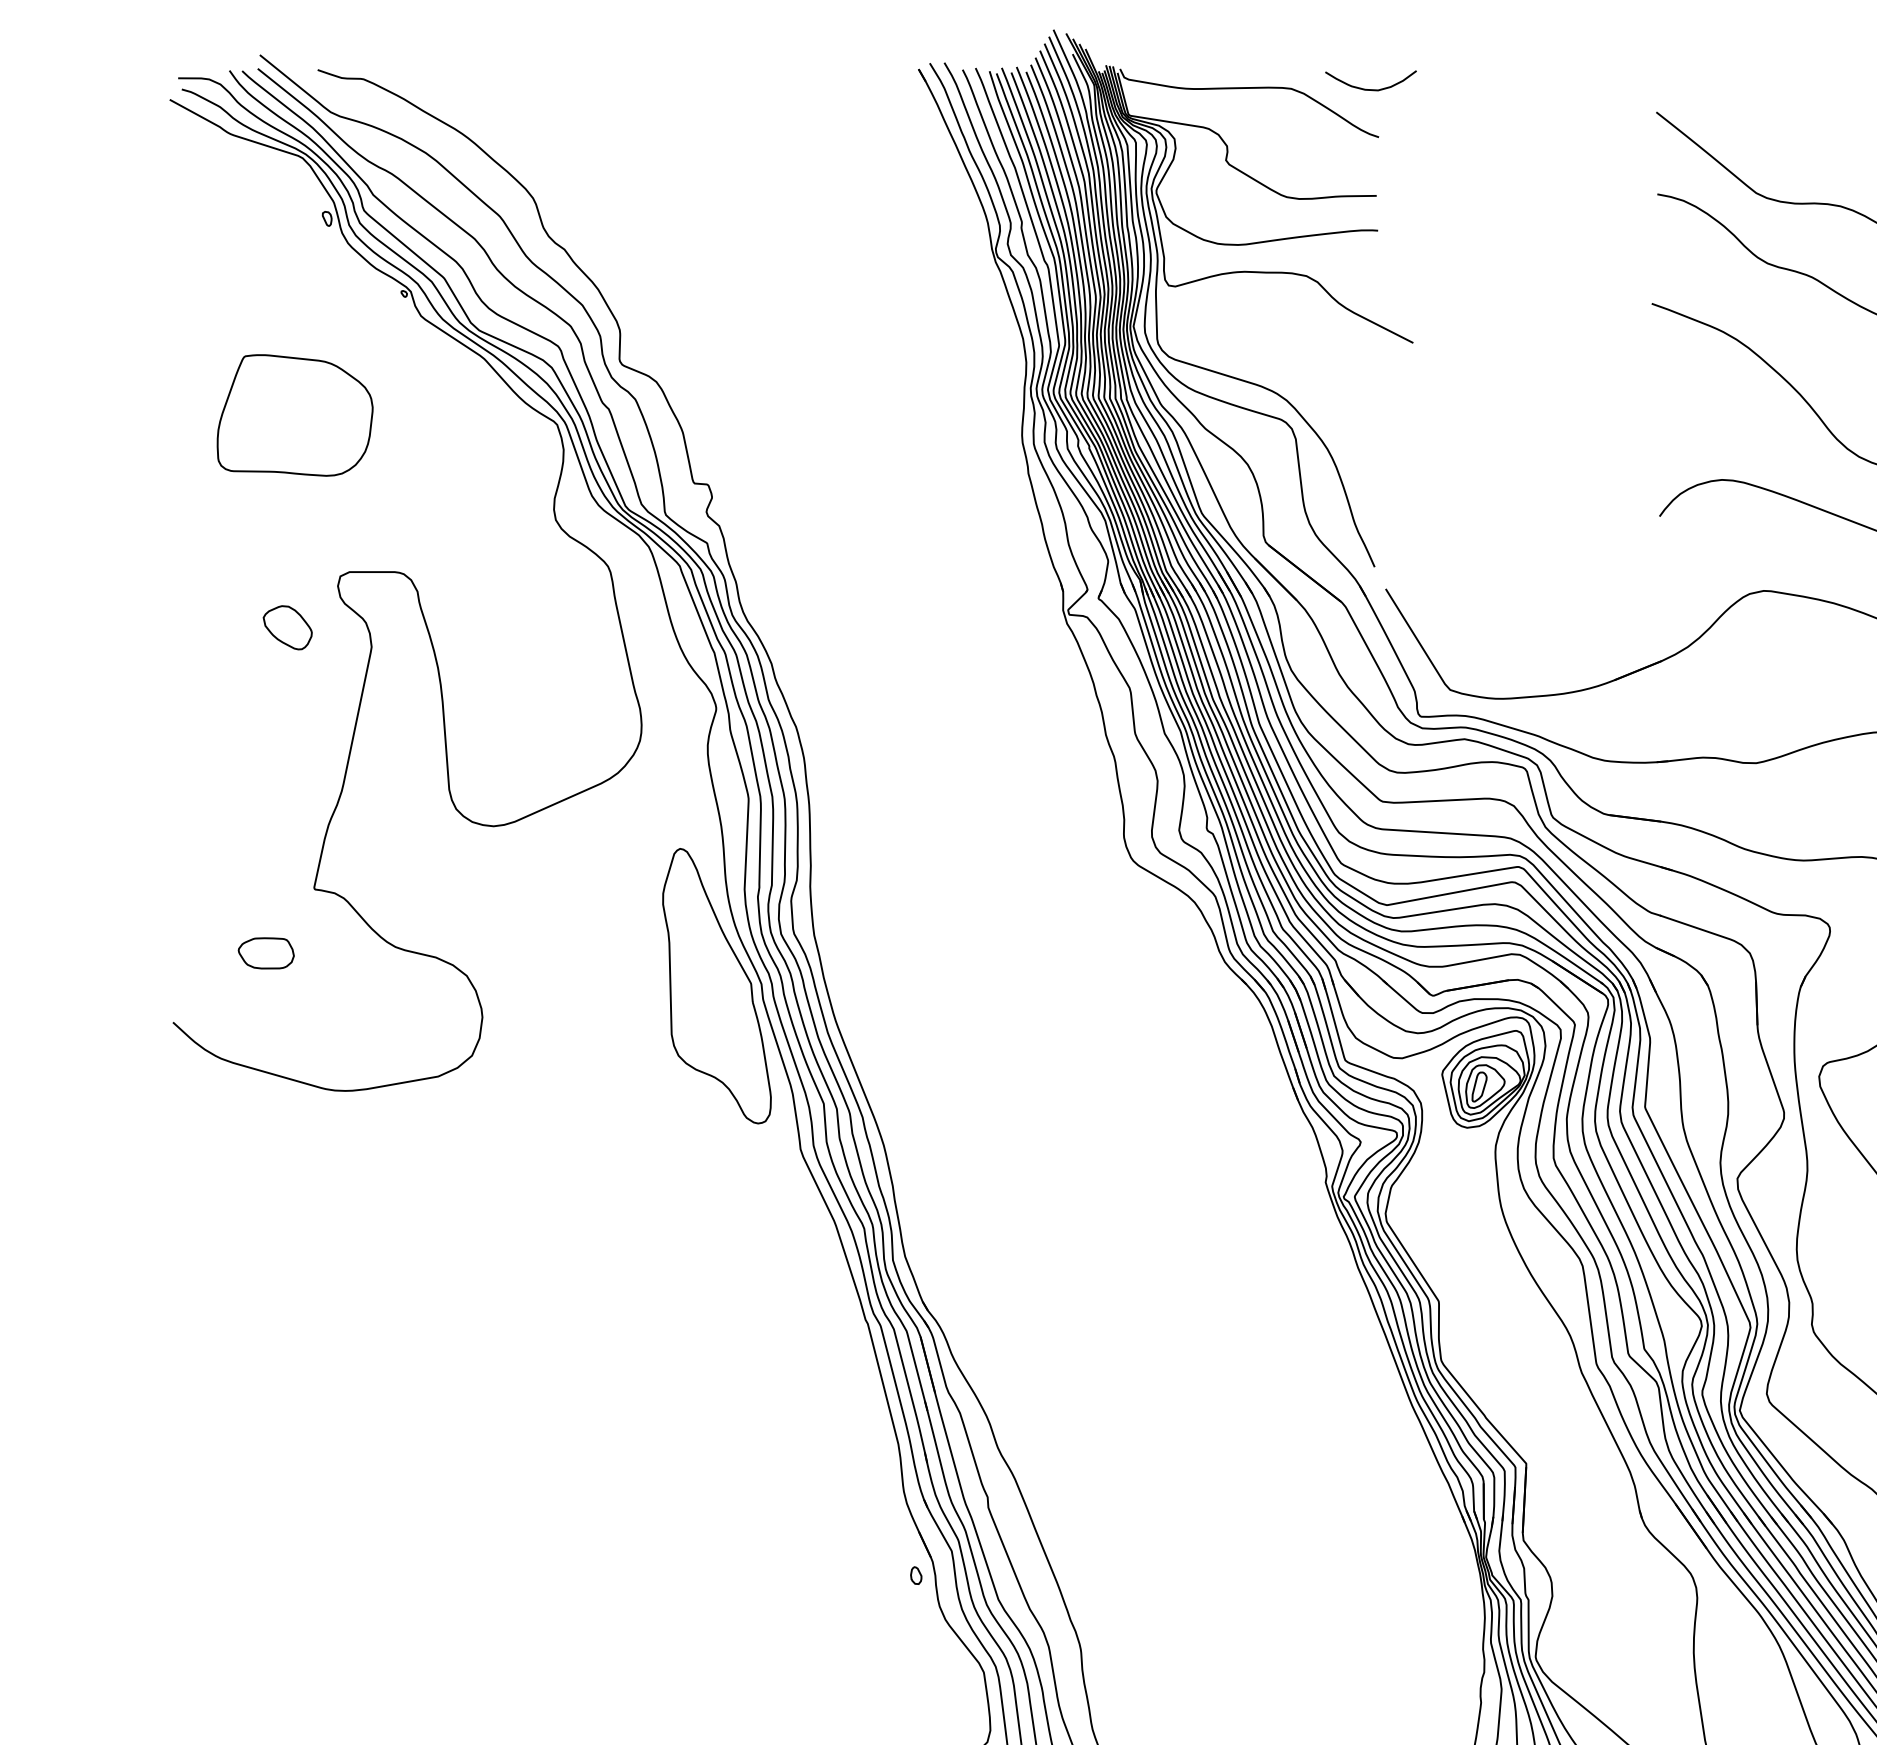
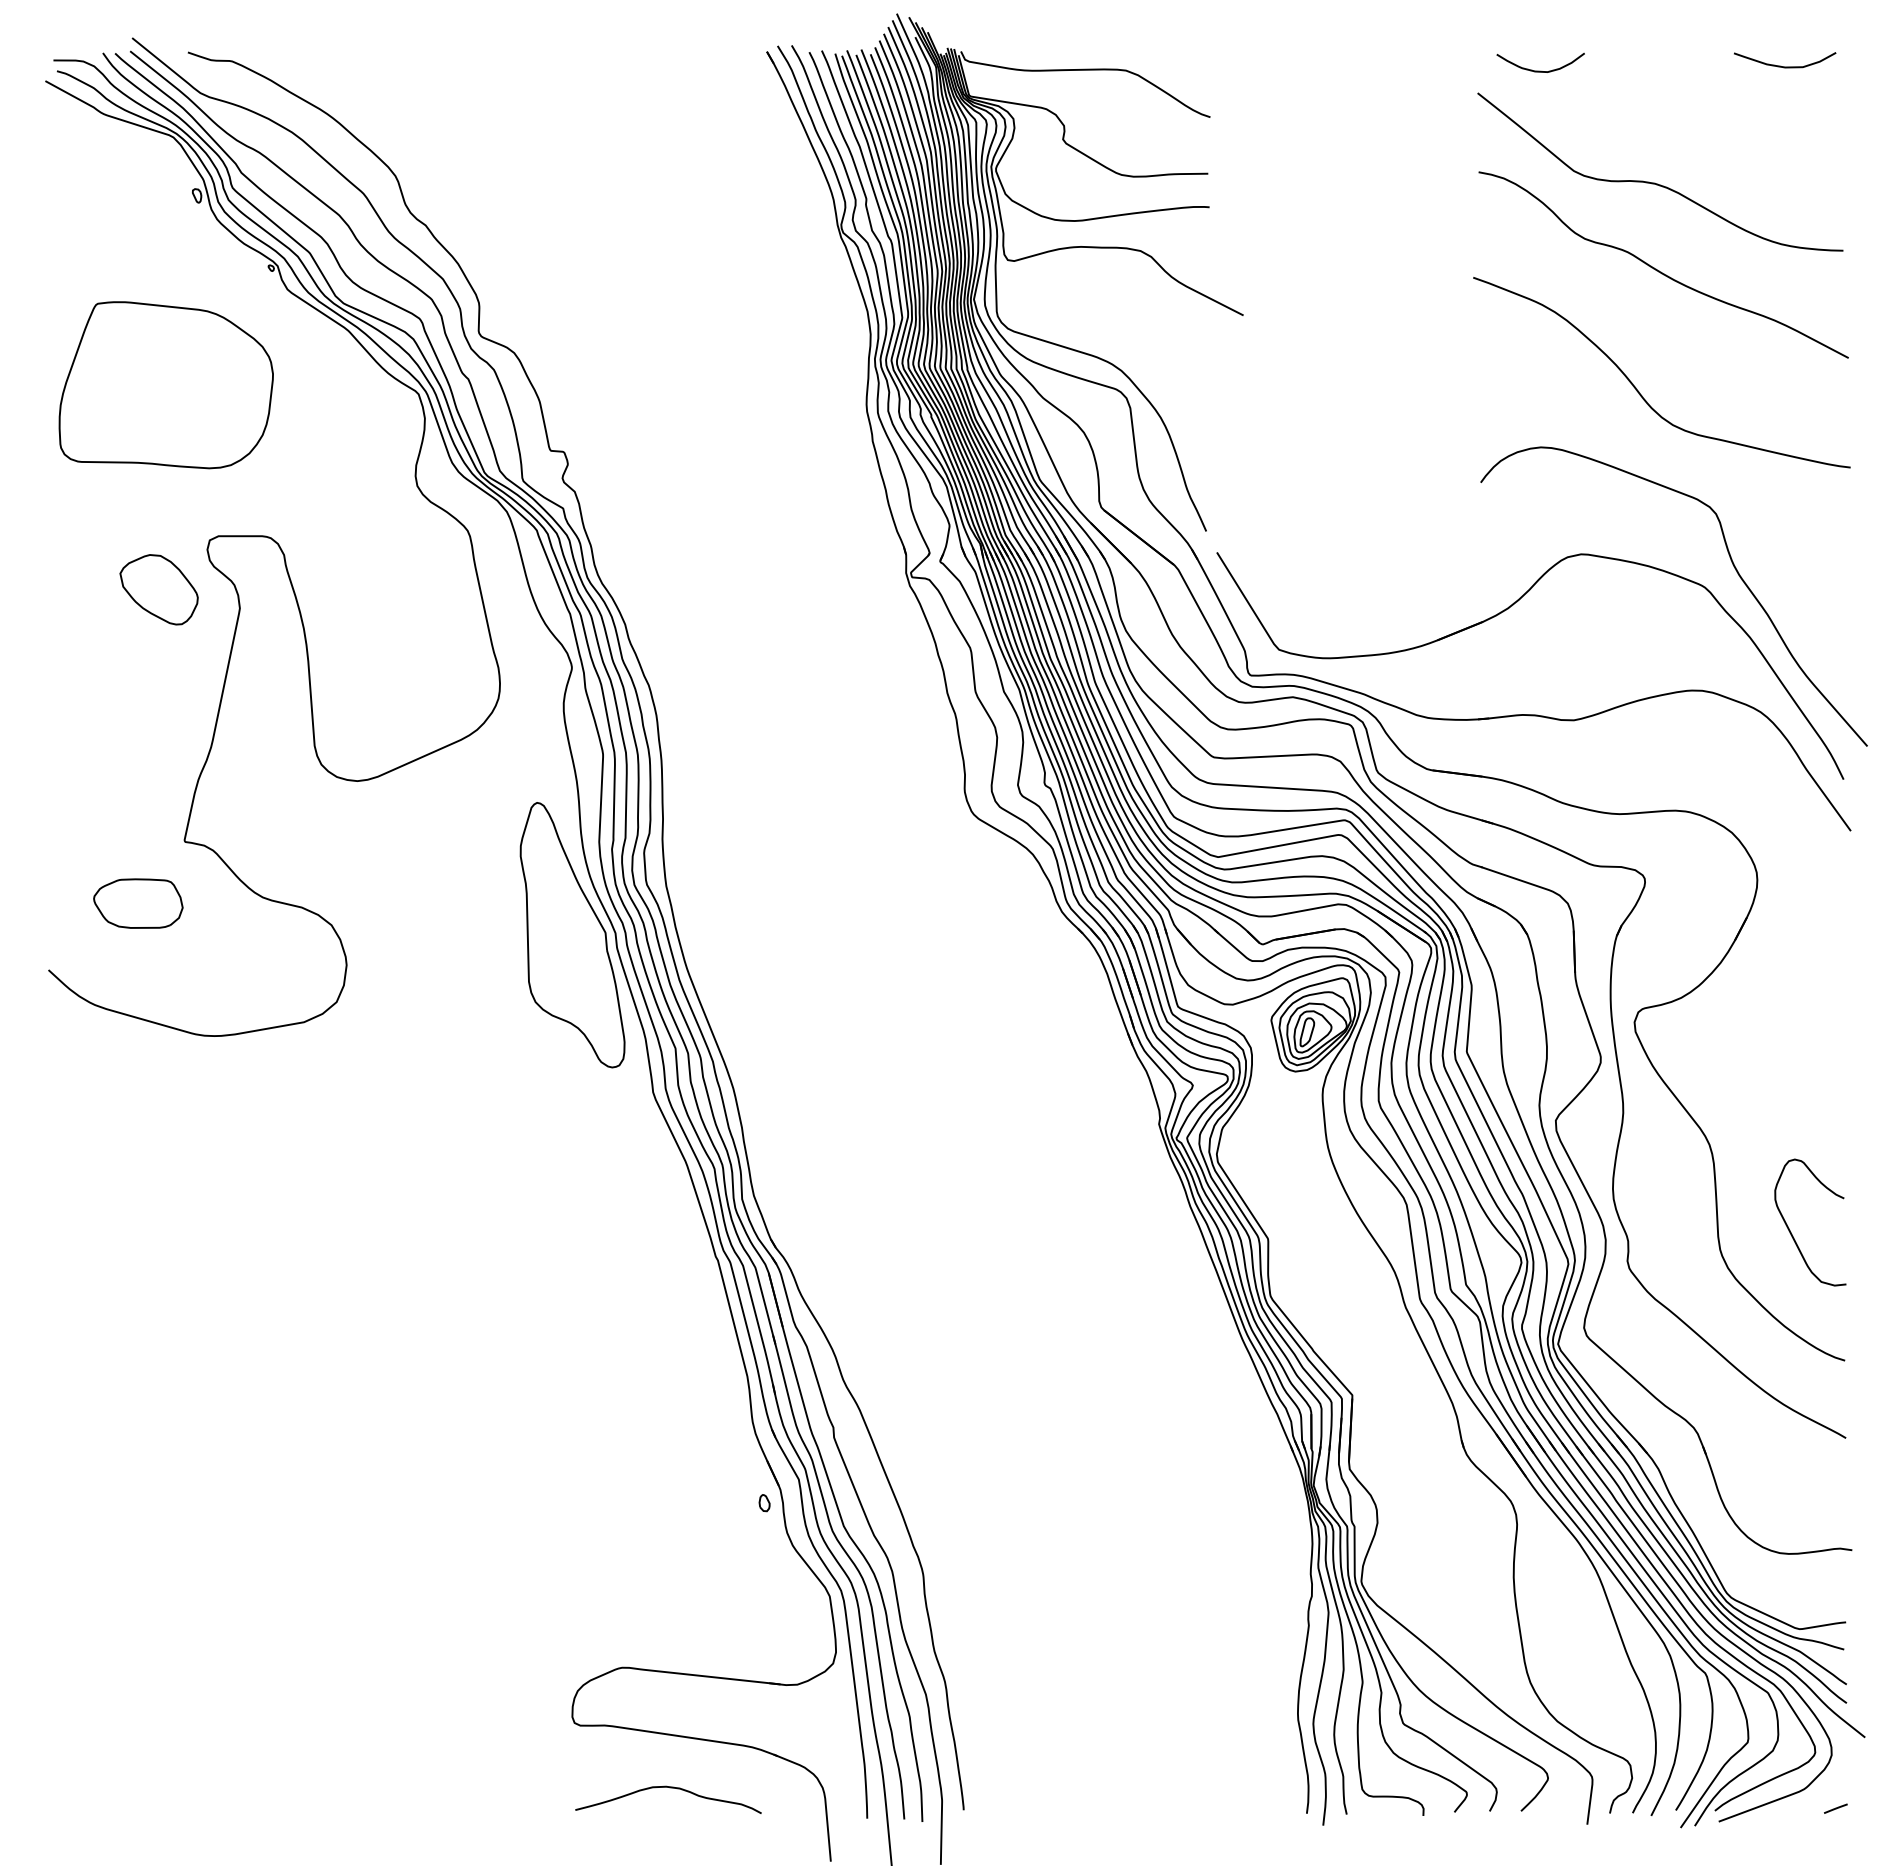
curve: (1370, 88) -> (1540, 70), moved
part: (294, 415) -> (165, 385), size x1.43
part: (287, 627) -> (158, 589), size x1.67
part: (266, 953) -> (138, 903), size x1.67

